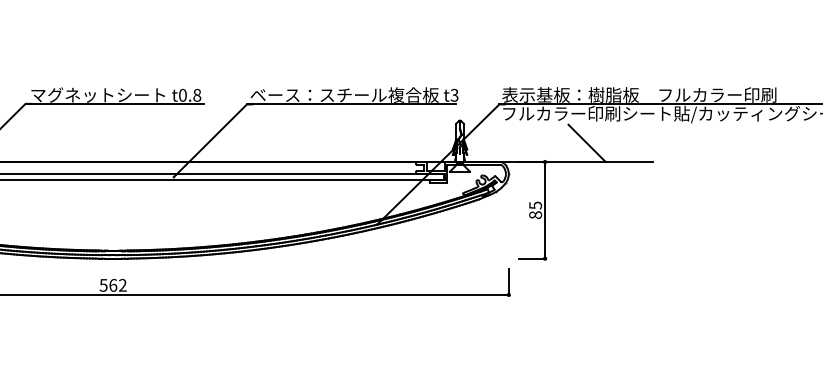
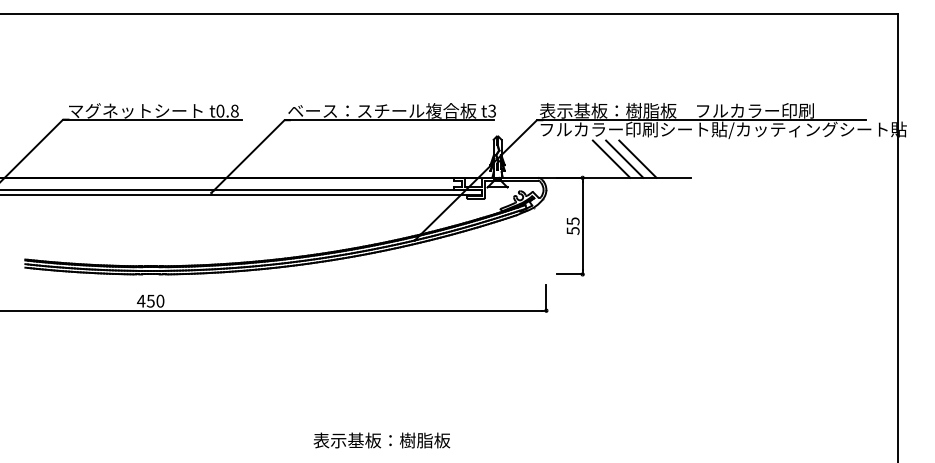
line: (573, 142) -> (611, 158), added
line: (599, 142) -> (637, 158), added
text: (534, 214) -> (572, 230), 85 -> 55
text: (112, 284) -> (150, 300), 562 -> 450

